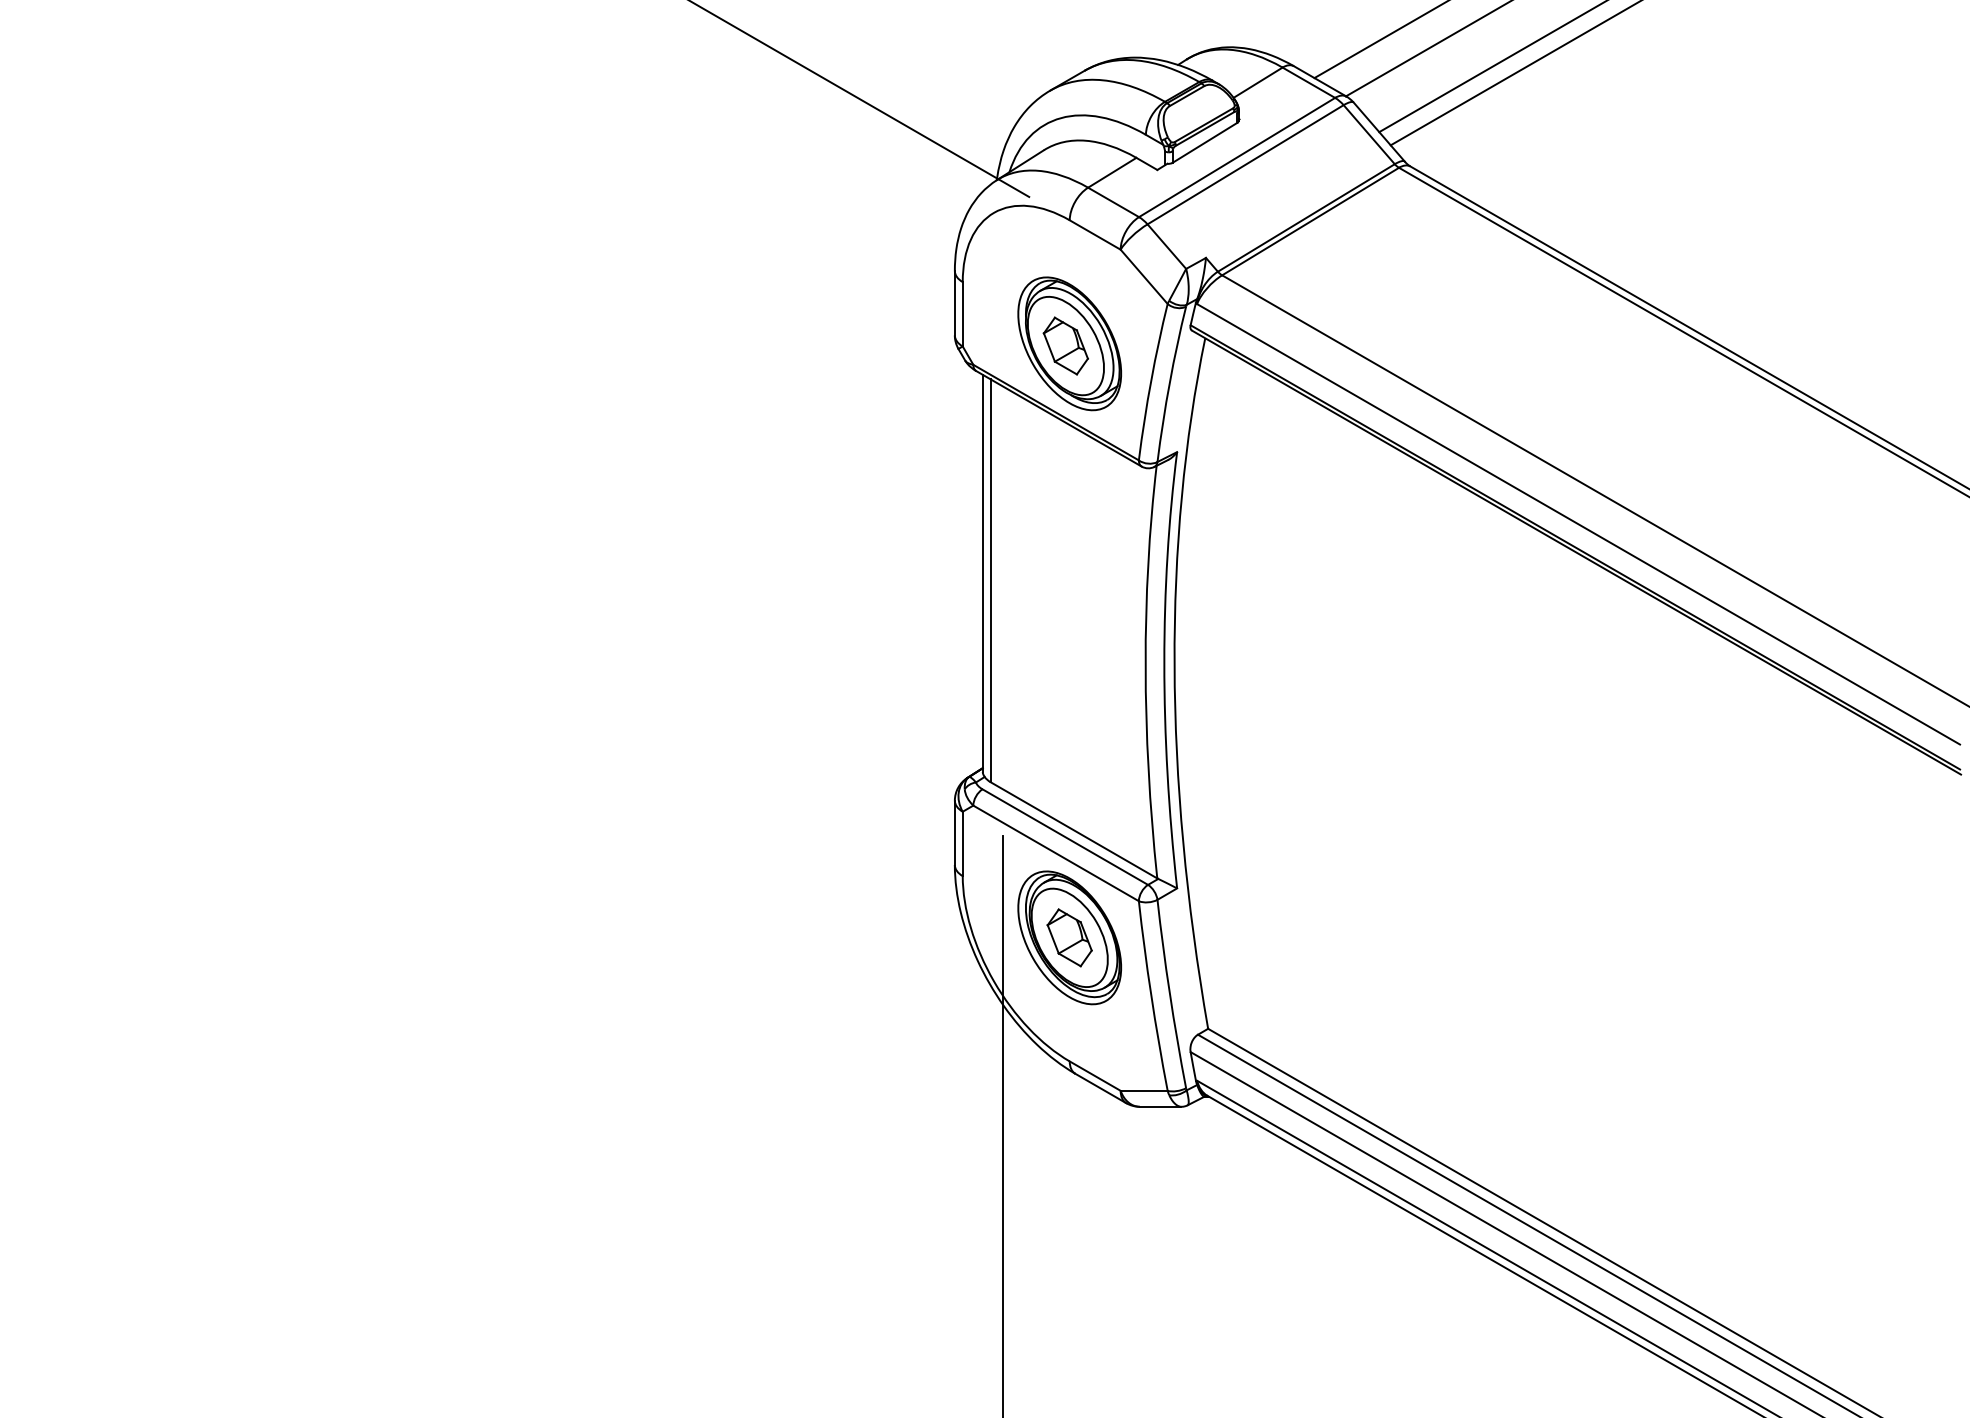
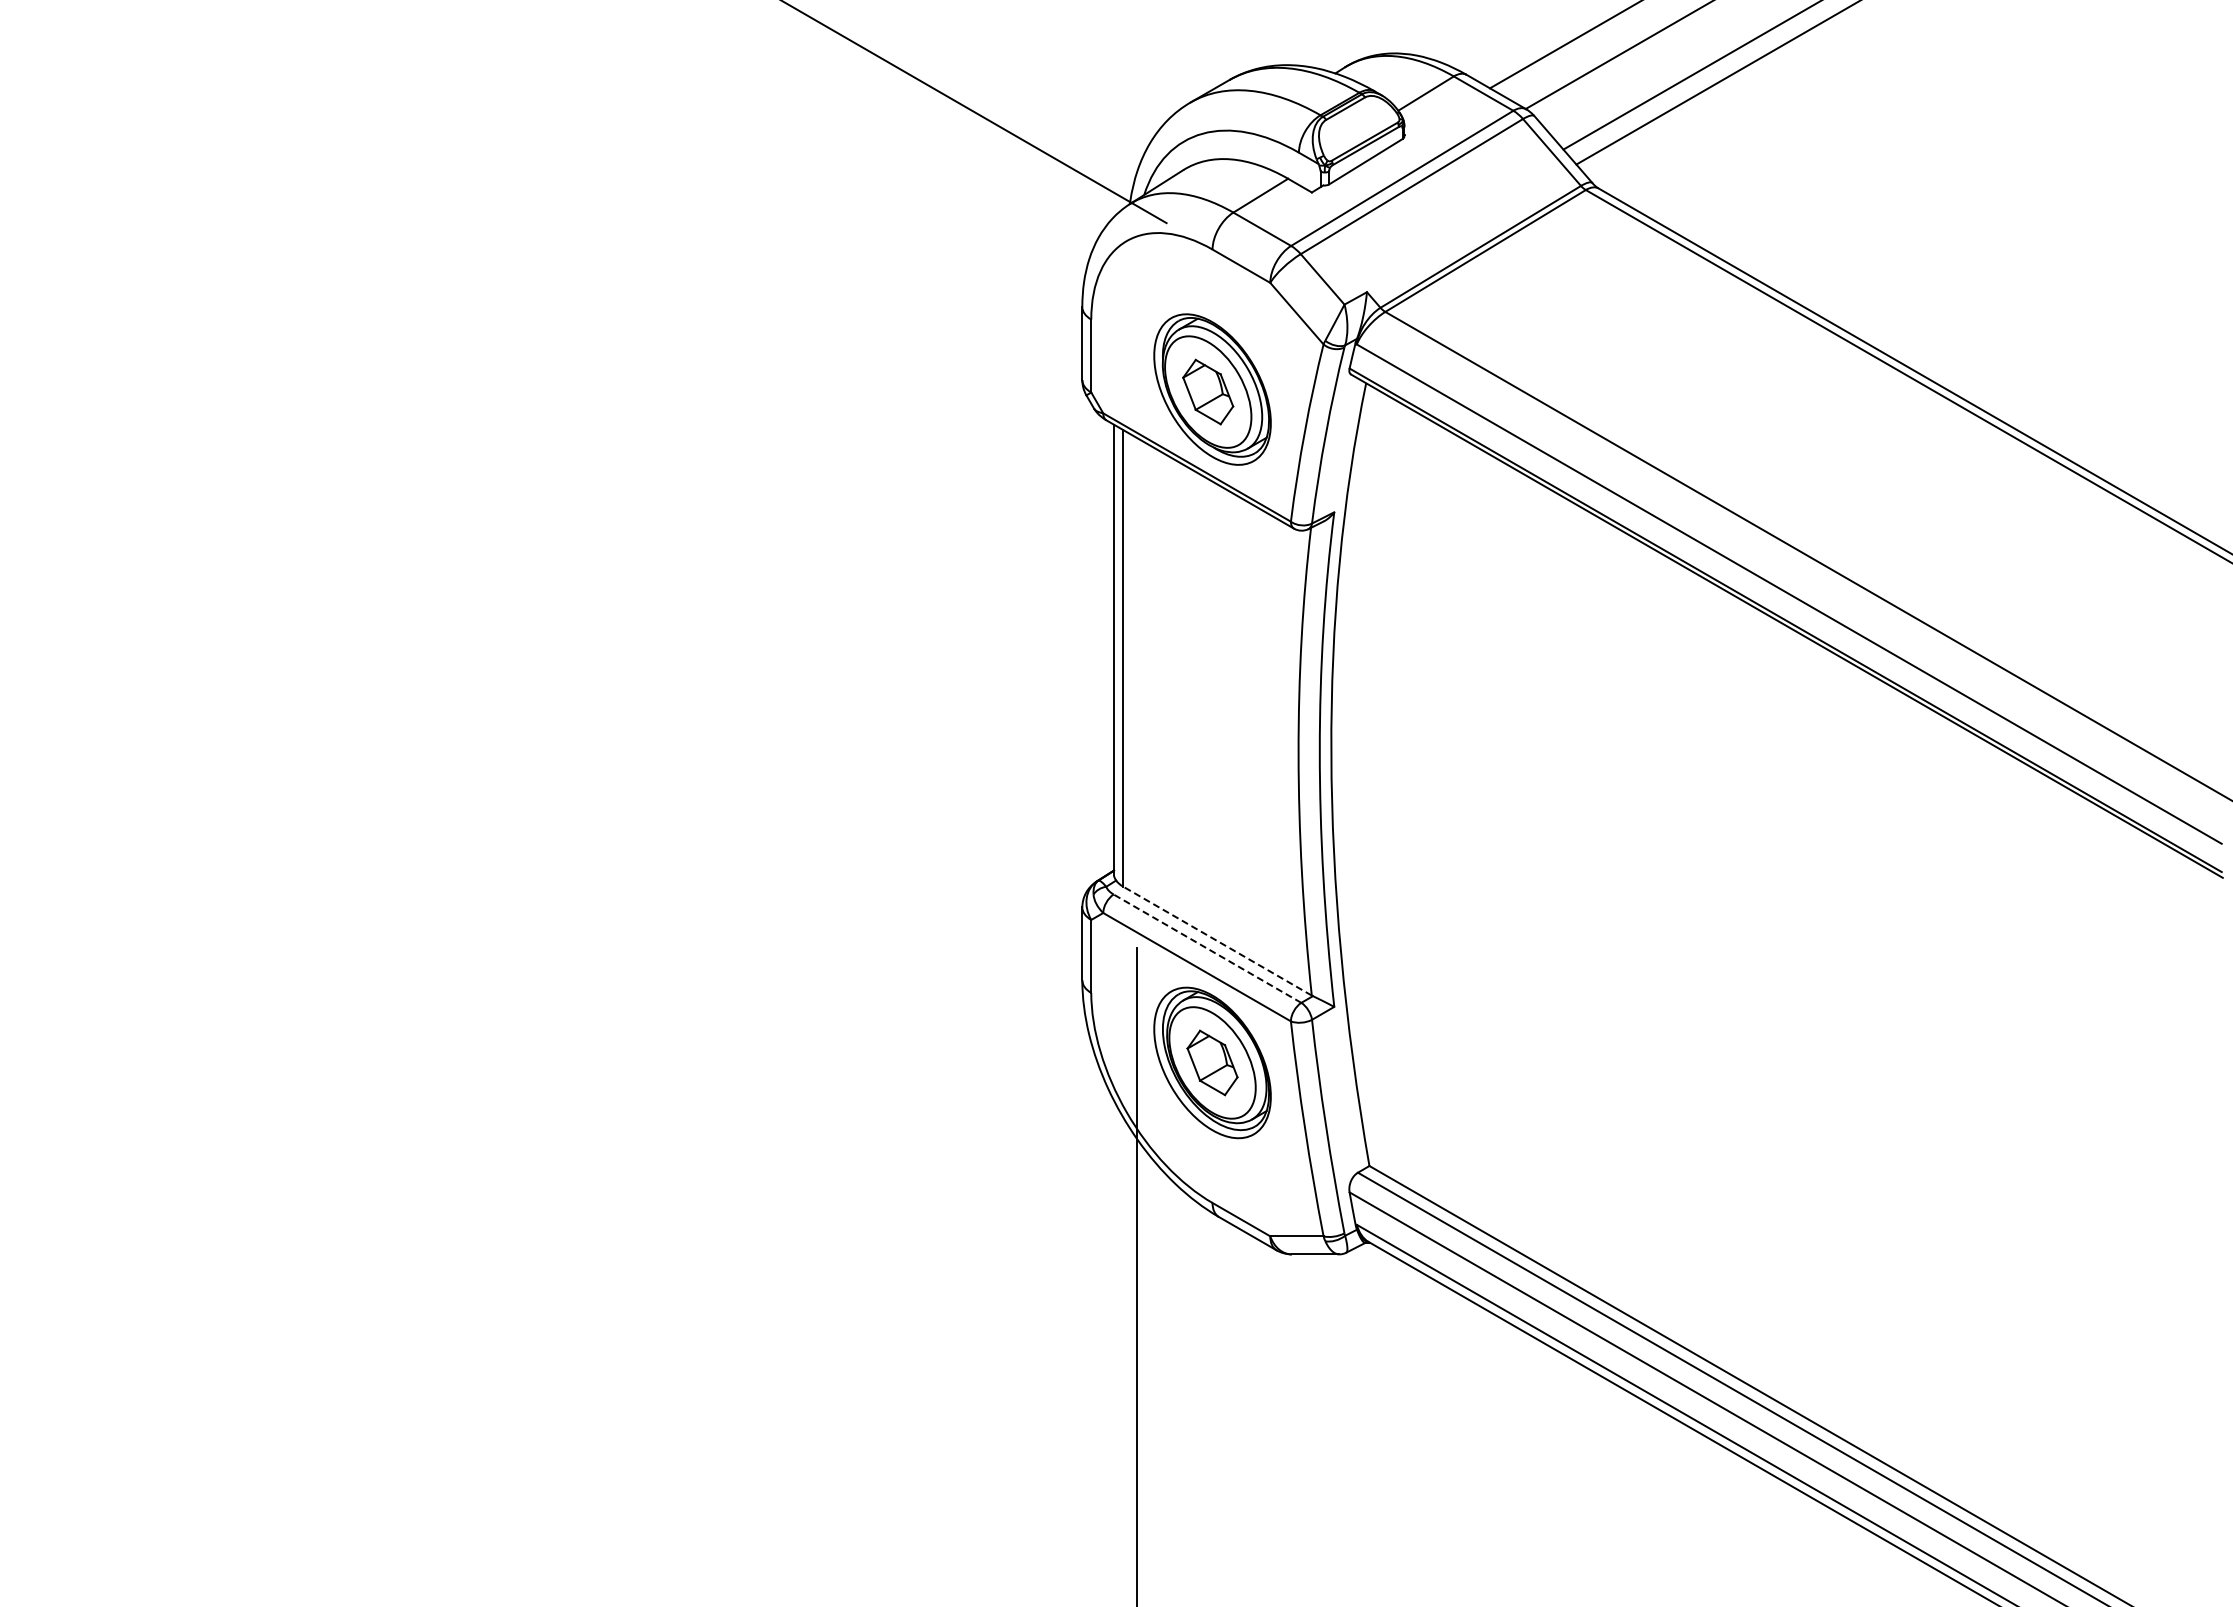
line: (1073, 829) -> (1216, 940), solid -> dashed
line: (1065, 836) -> (1207, 948), solid -> dashed

